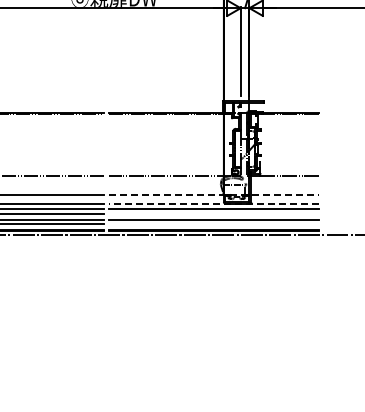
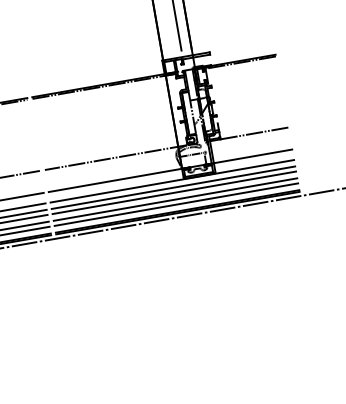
line: (214, 194) -> (171, 170), dashed -> solid
line: (213, 203) -> (171, 180), dashed -> solid
line: (213, 213) -> (173, 192), added
line: (213, 224) -> (176, 205), added

